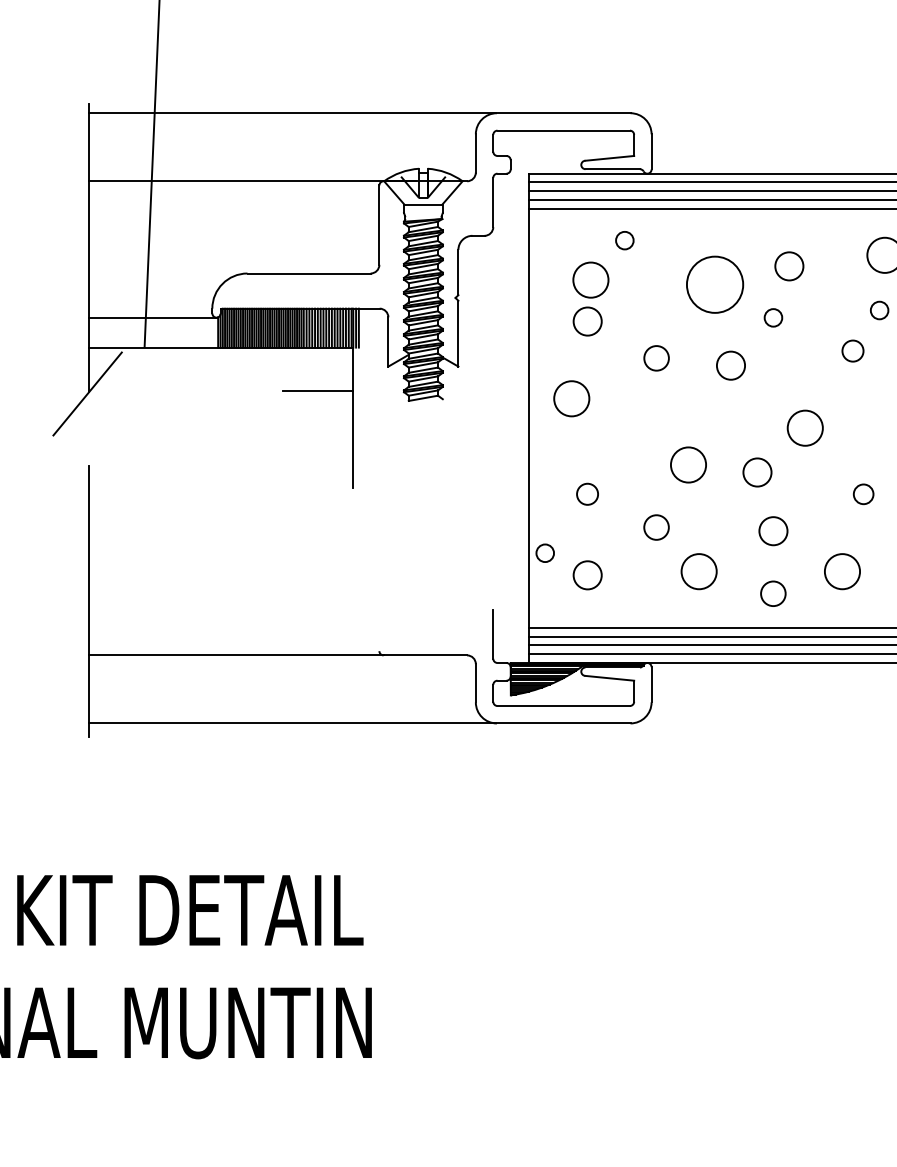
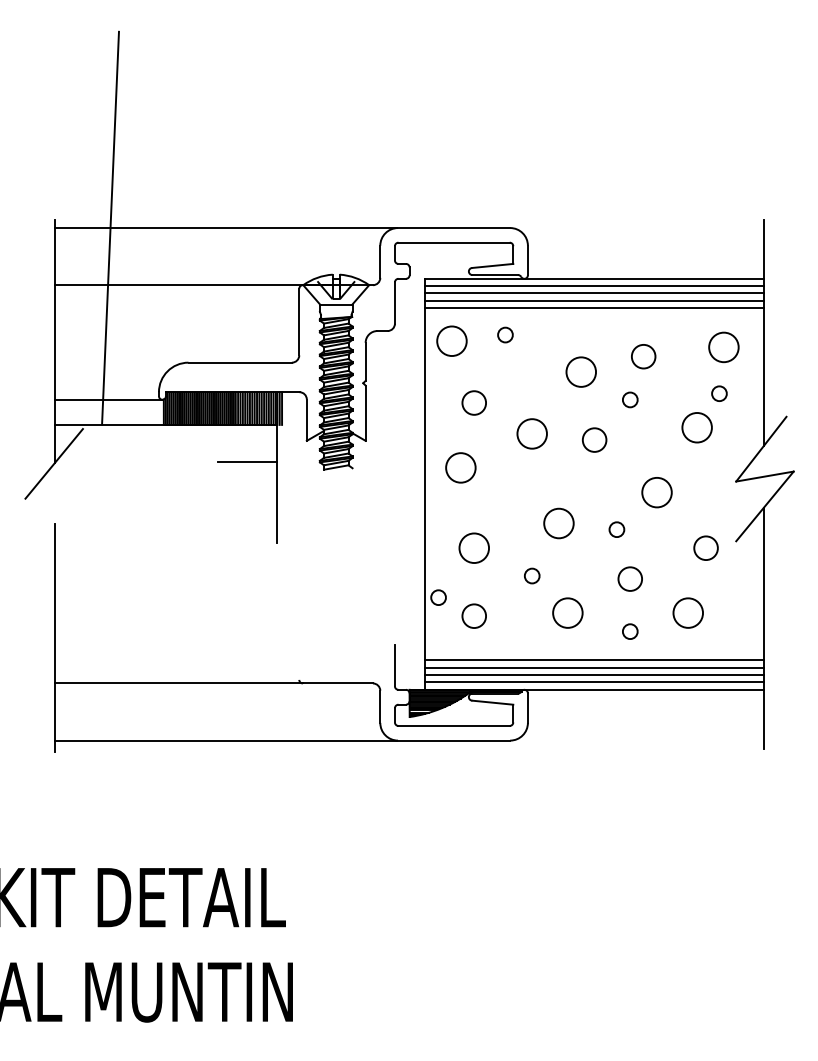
circle: (590, 279) -> (451, 340), moved
circle: (715, 284) -> (581, 371), size x0.62
circle: (852, 350) -> (696, 427), size x1.67
circle: (655, 357) -> (531, 433), size x1.43
circle: (757, 472) -> (616, 529), size x0.62
circle: (586, 493) -> (473, 547), size x1.67
circle: (862, 493) -> (705, 547), size x1.43
circle: (657, 526) -> (532, 575), size x0.71
circle: (773, 593) -> (630, 631), size x0.71

